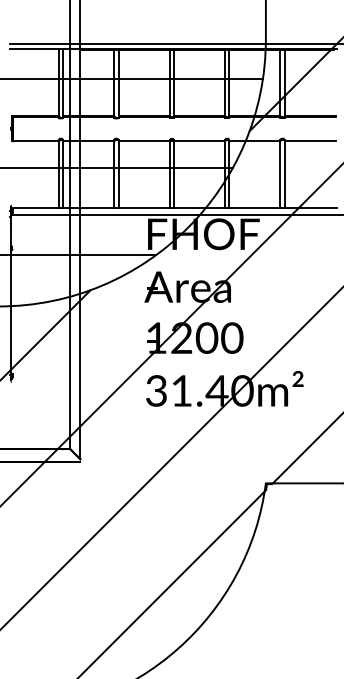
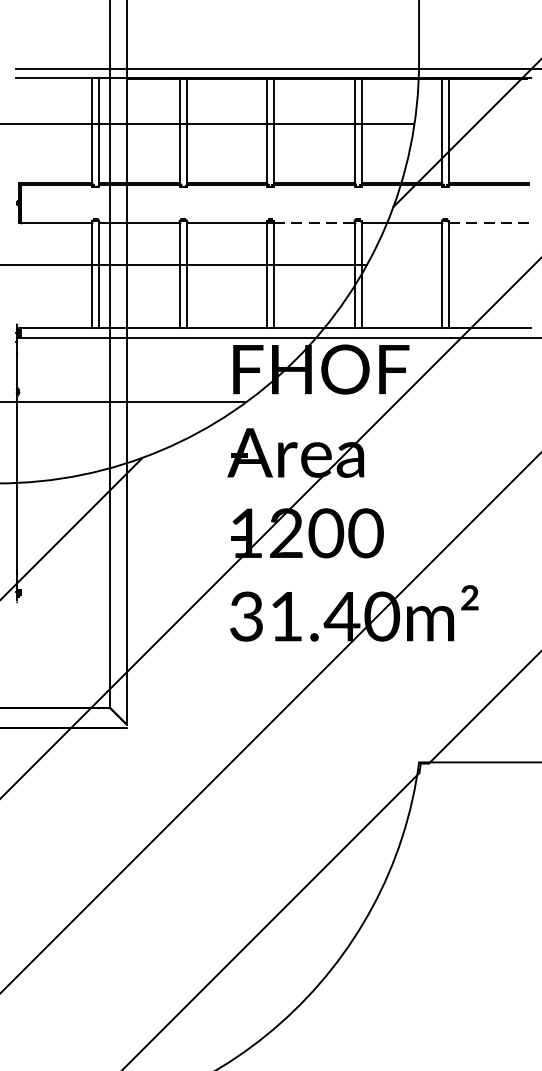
line: (199, 141) -> (314, 223), solid -> dashed
line: (309, 141) -> (487, 223), solid -> dashed

